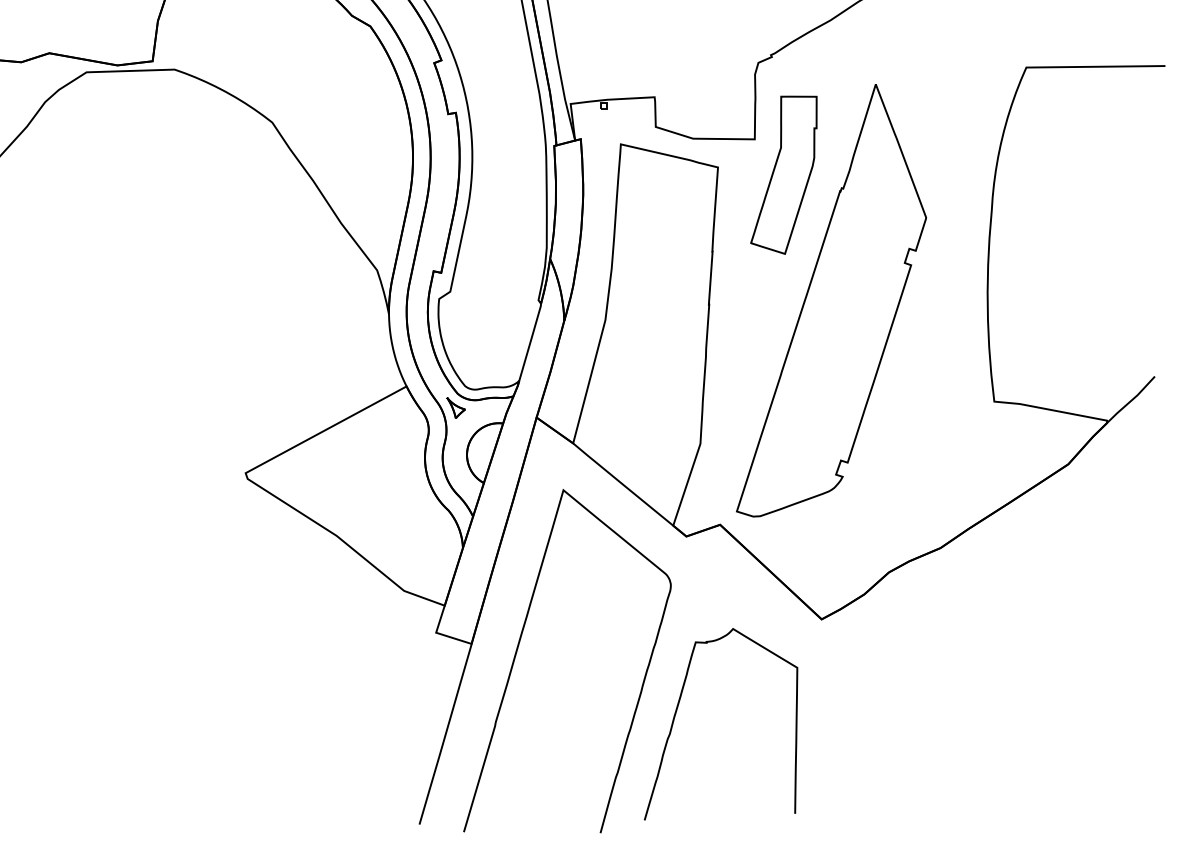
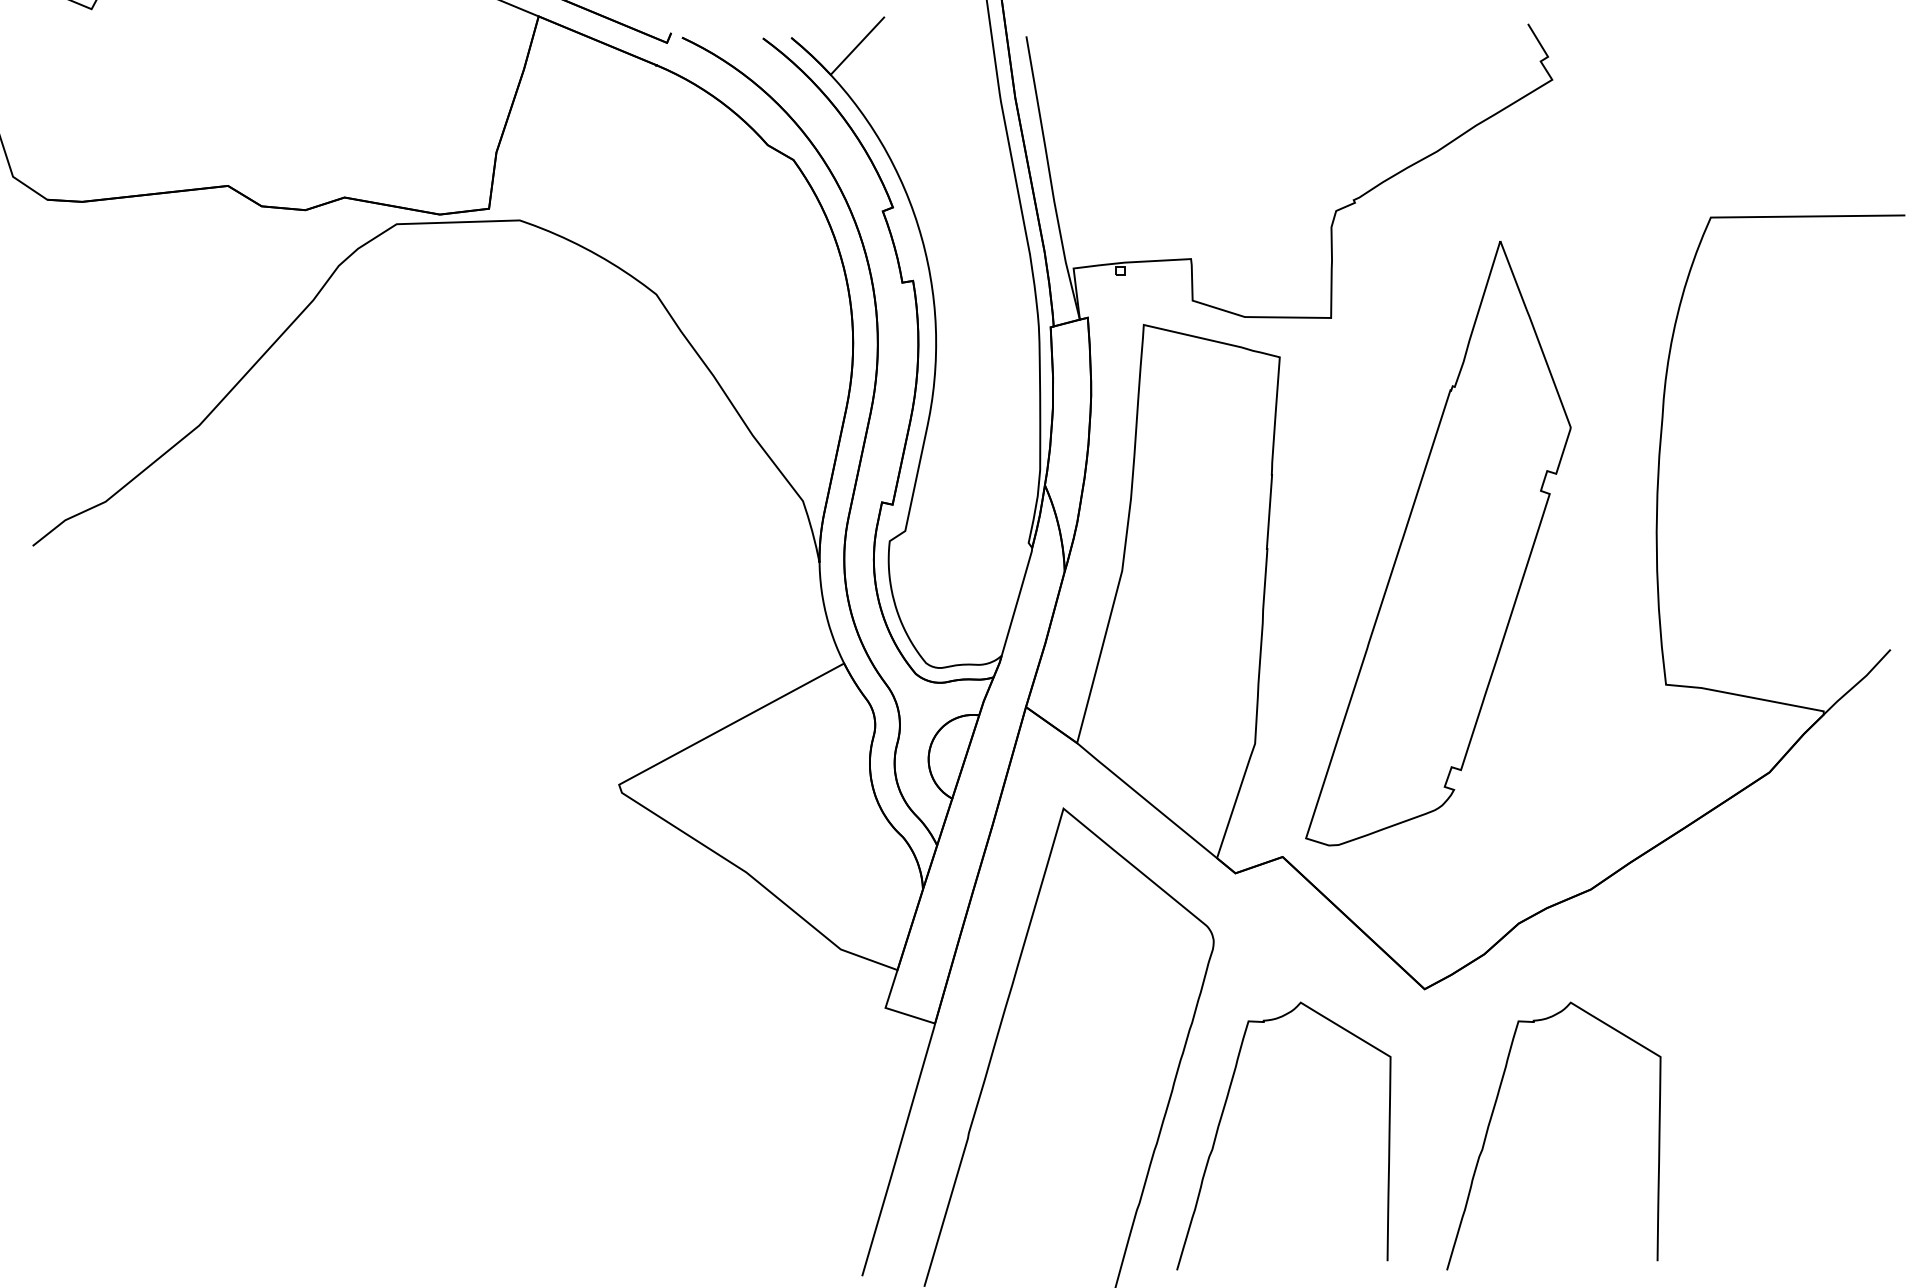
part: (783, 175) -> (1371, 368), removed
part: (456, 407) -> (913, 693), removed
curve: (870, 711) -> (1492, 1117), added

